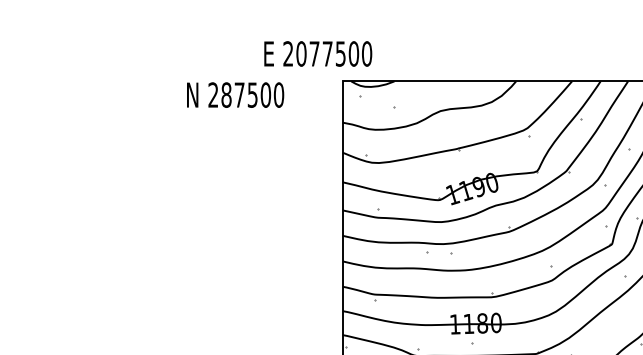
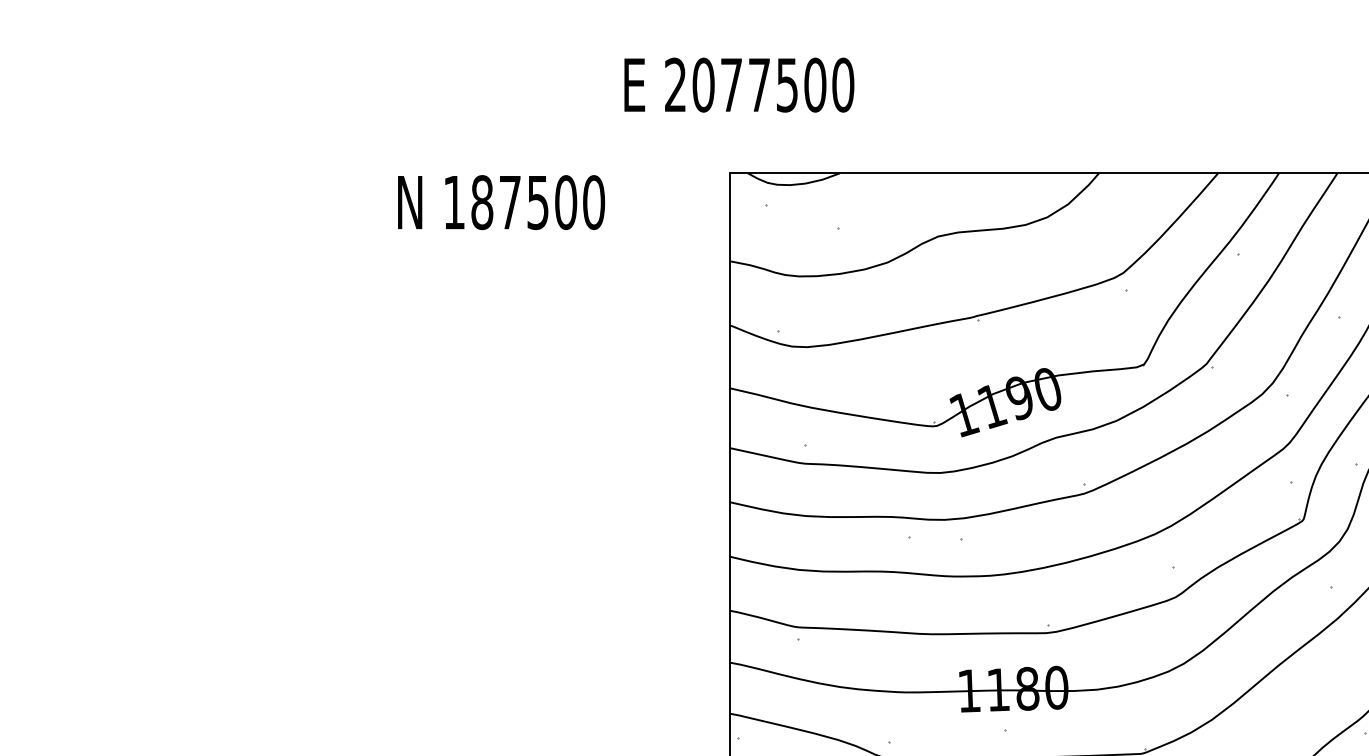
text: (318, 53) -> (739, 84), moved
text: (213, 94) -> (454, 201), 287500 -> 187500

